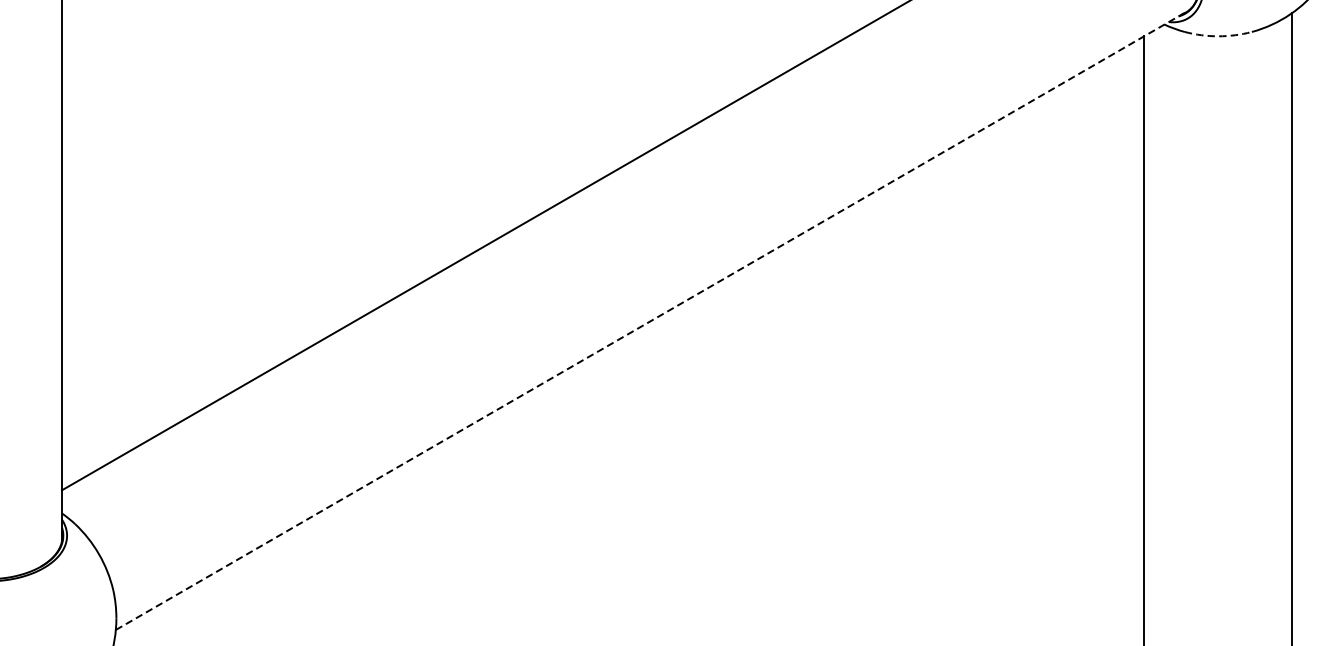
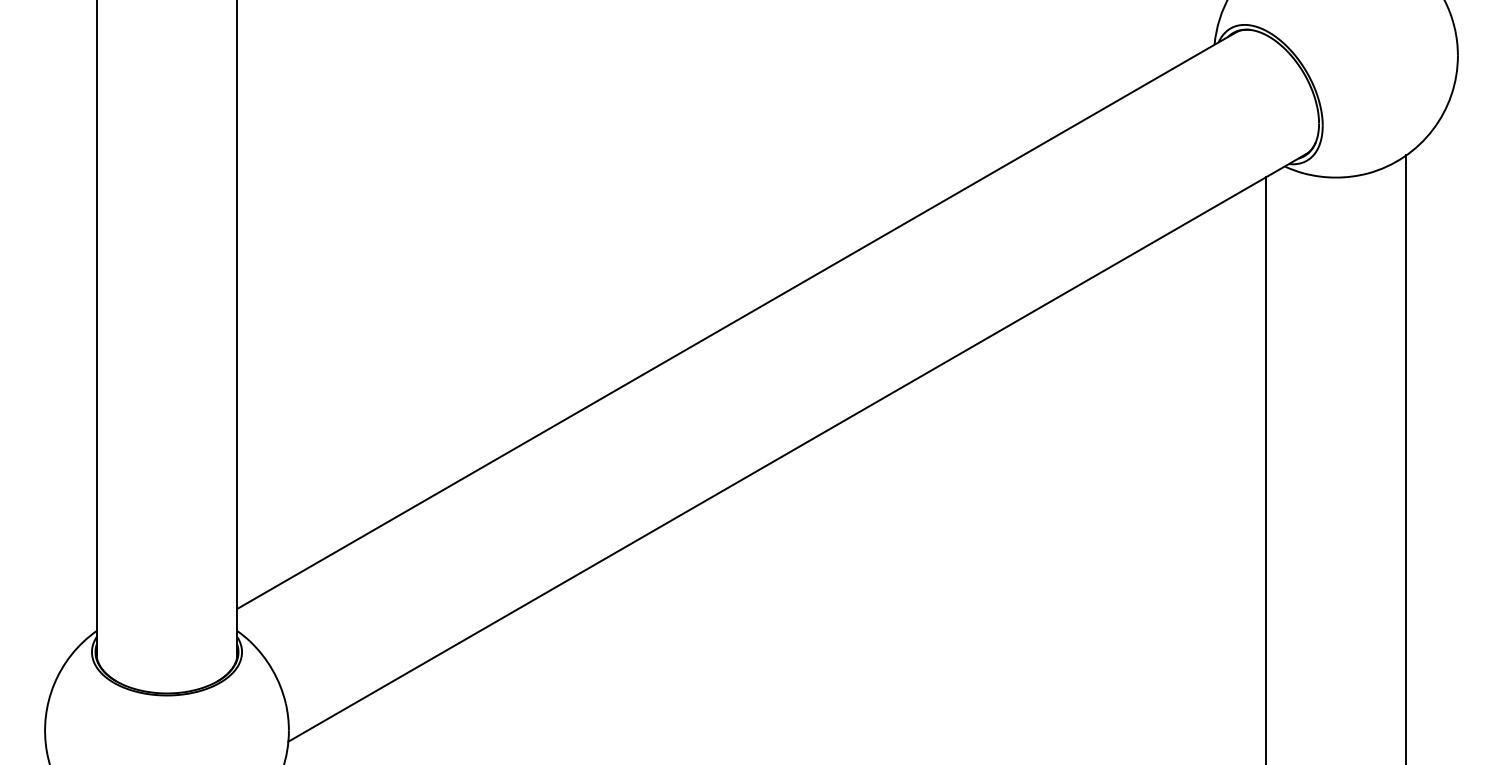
arc: (1218, 36) -> (1336, 177), dashed -> solid
line: (652, 320) -> (798, 447), dashed -> solid

